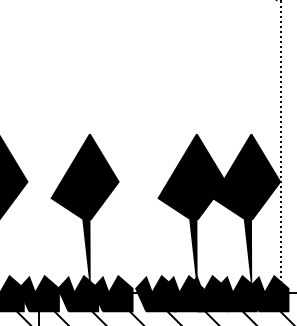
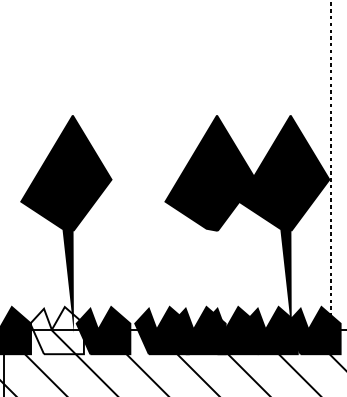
fill: (193, 256) -> (212, 280), removed
fill: (78, 293) -> (57, 330), removed

